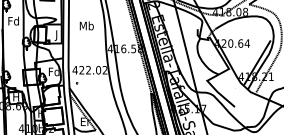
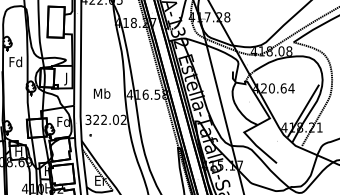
text: (87, 25) -> (102, 93), moved
text: (75, 69) -> (88, 119), 422.02 -> 322.02

